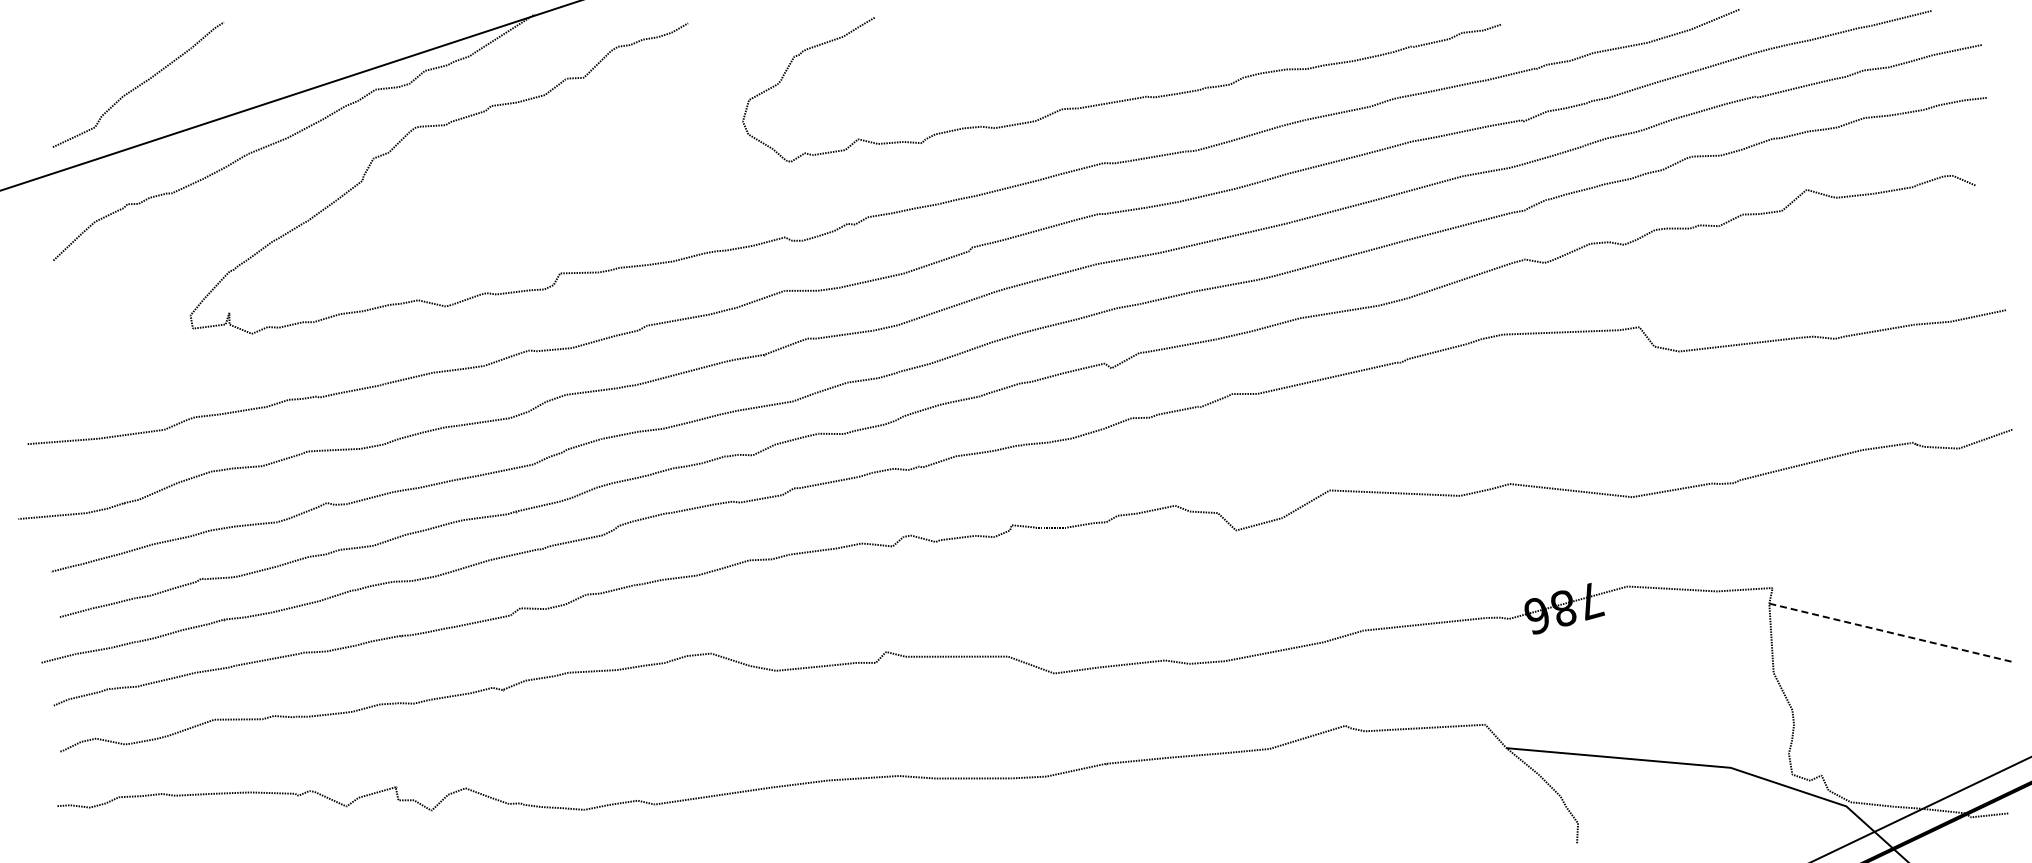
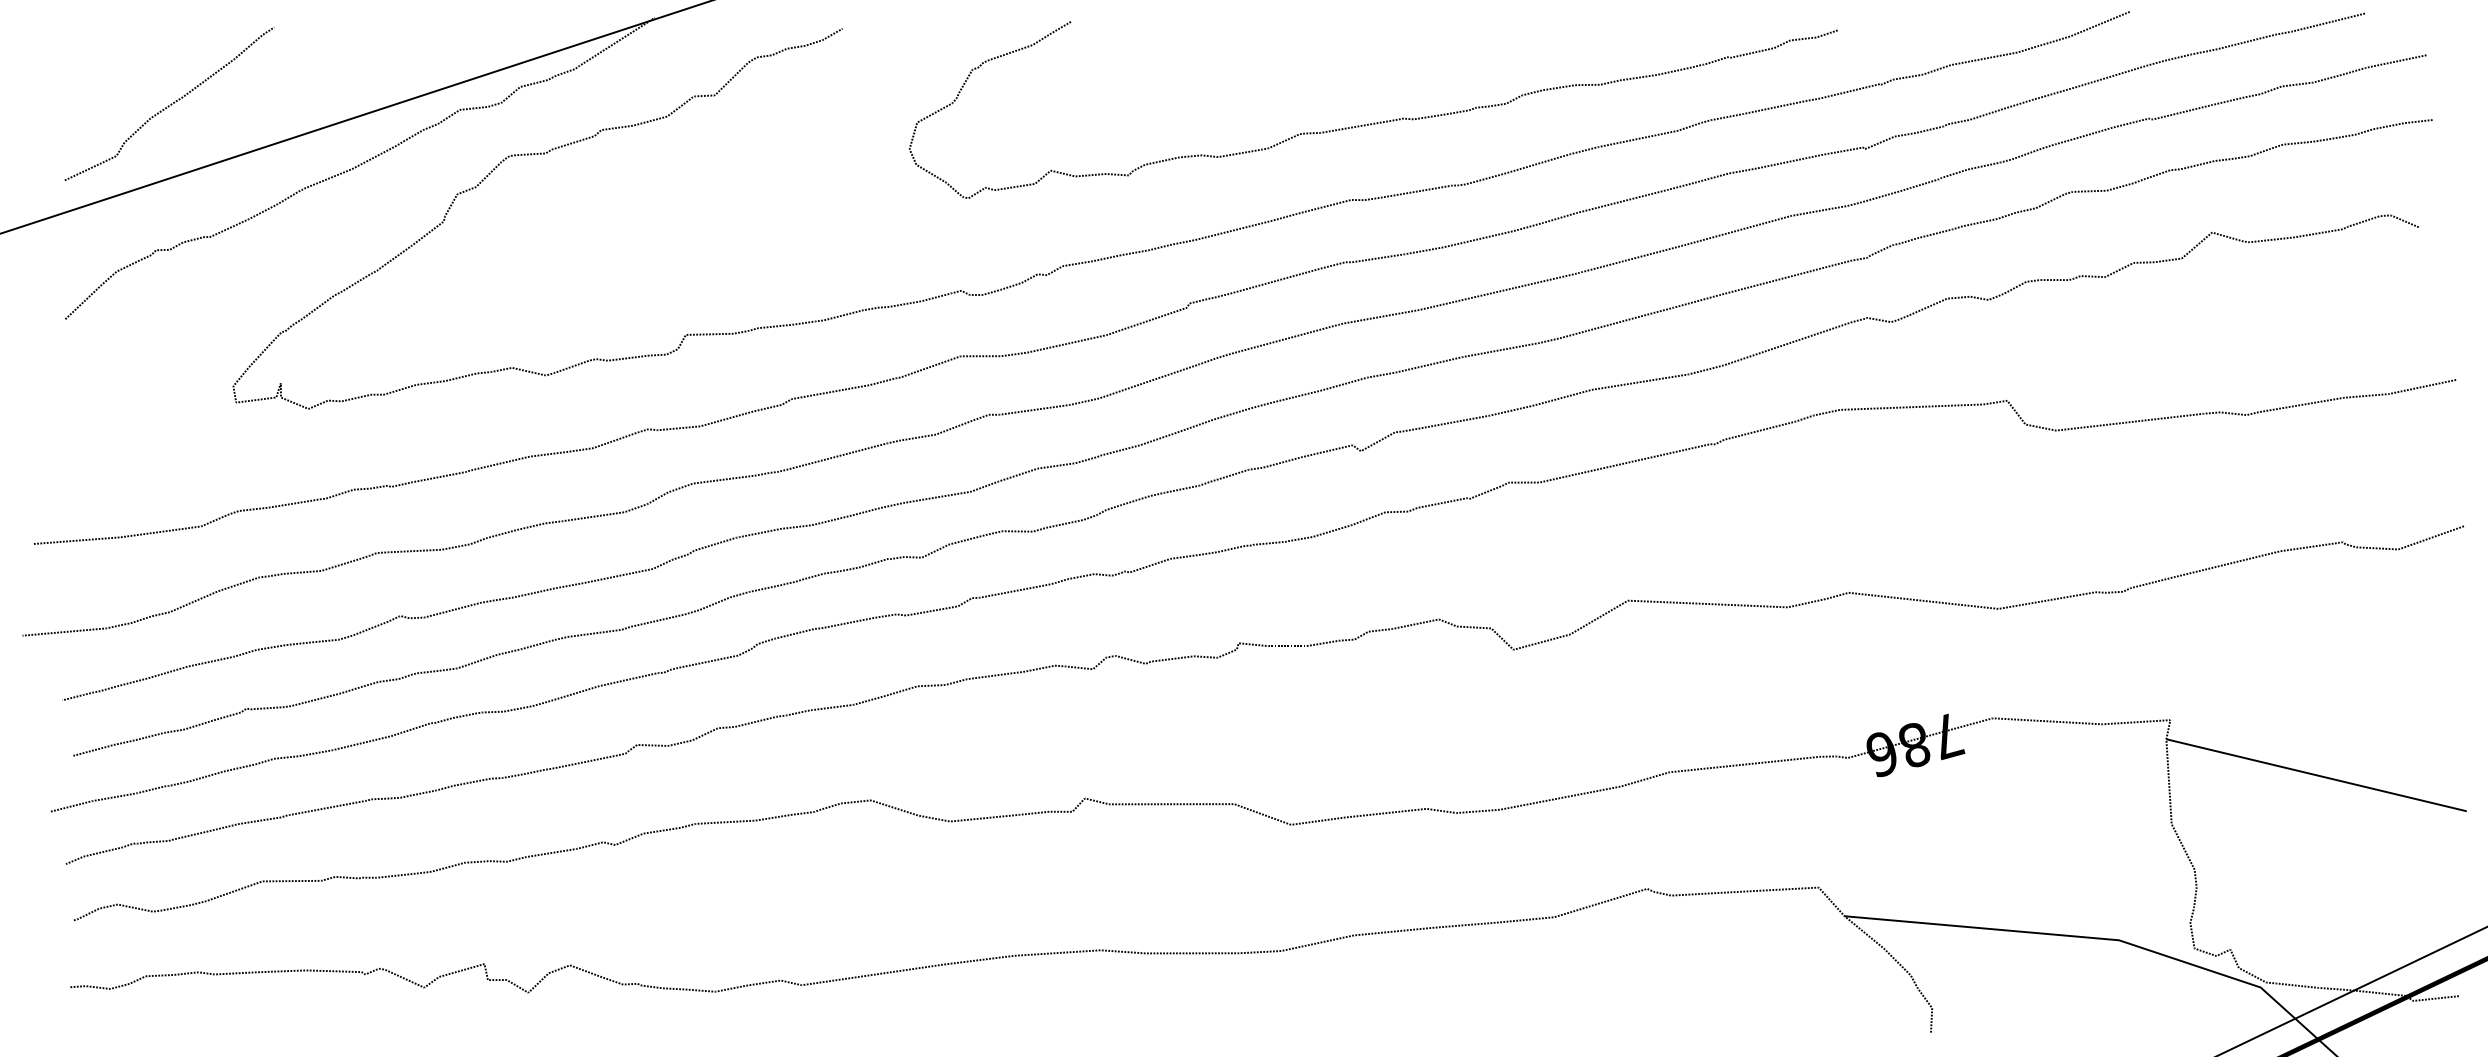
line: (1892, 633) -> (2317, 775), dashed -> solid

